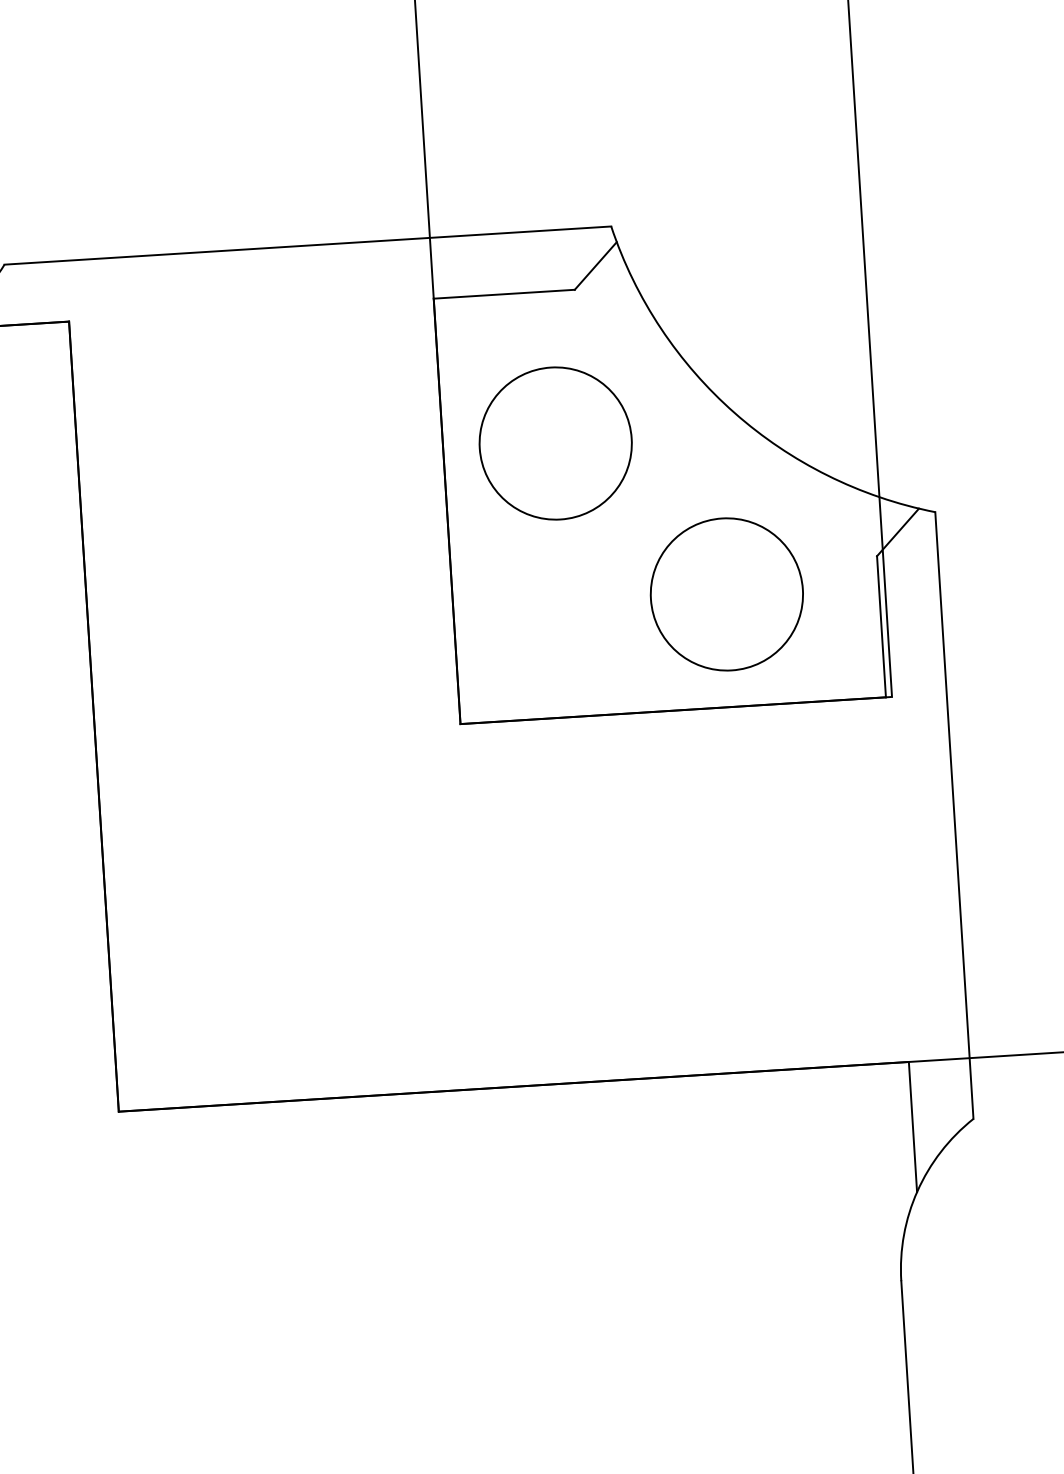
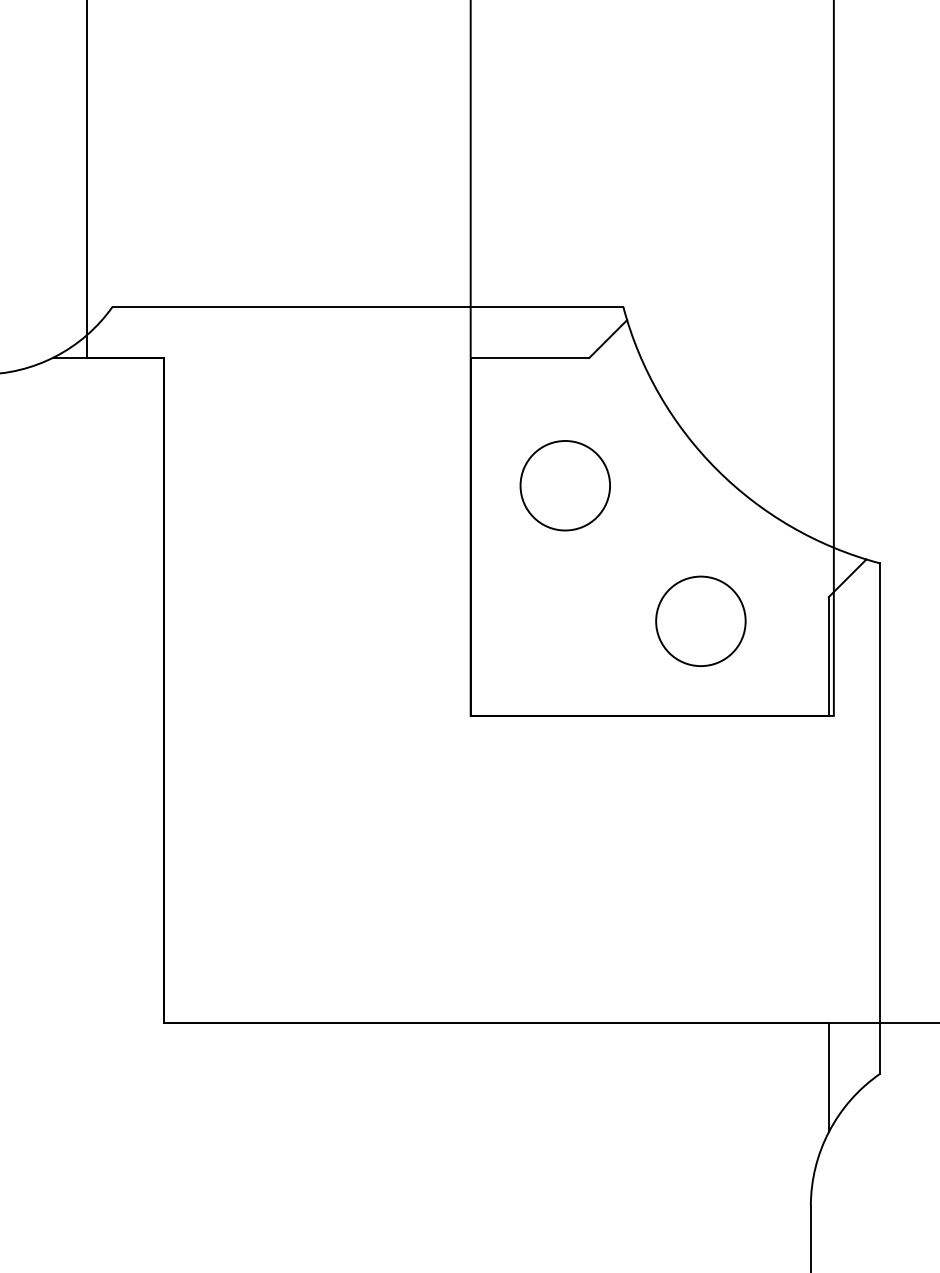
circle: (555, 443) -> (565, 485), size x0.7
circle: (726, 594) -> (700, 621), size x0.7

